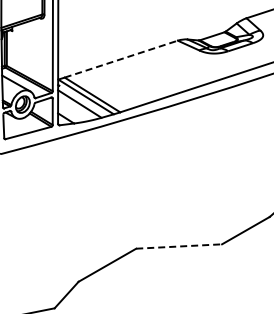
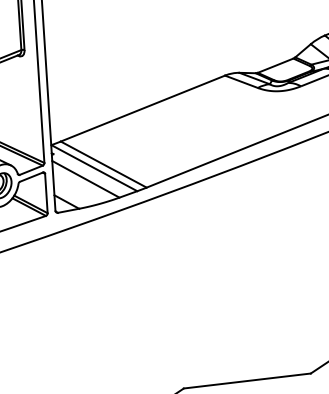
line: (121, 58) -> (143, 107), dashed -> solid
line: (179, 246) -> (247, 380), dashed -> solid

